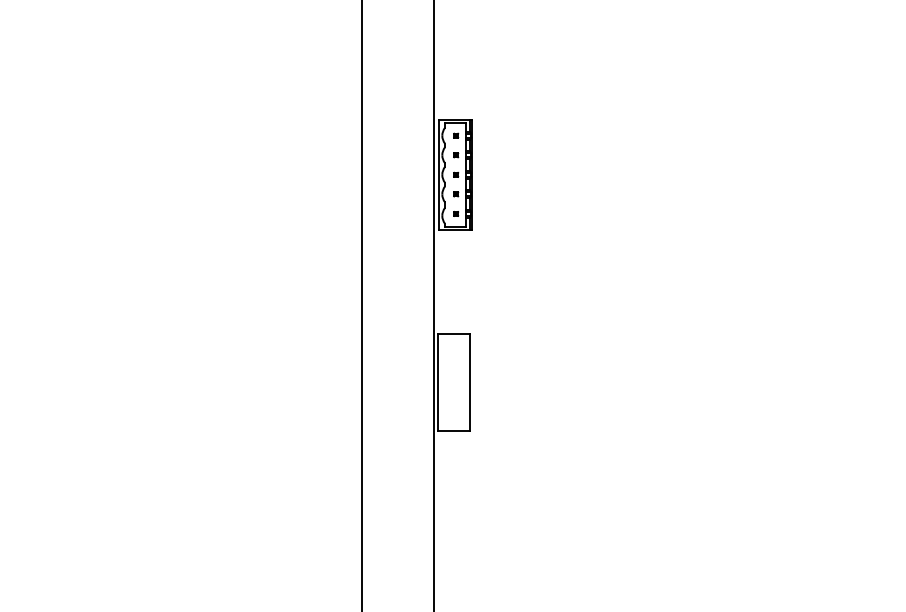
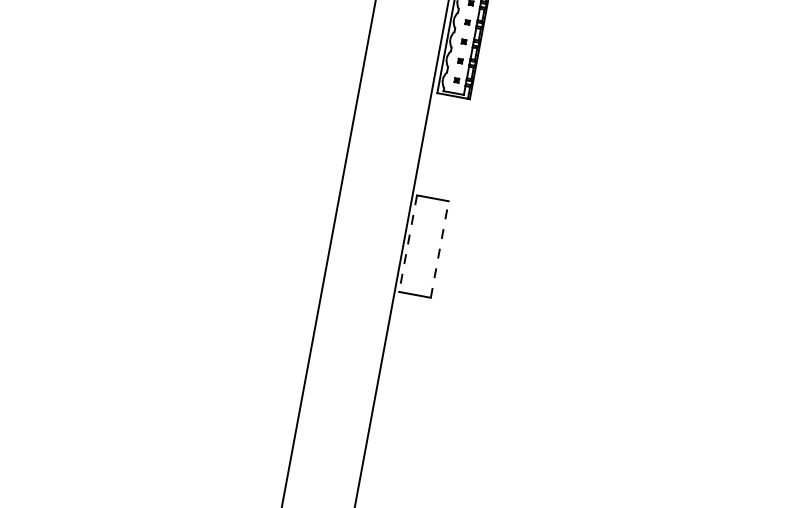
line: (438, 382) -> (408, 243), solid -> dashed
line: (470, 382) -> (440, 249), solid -> dashed

